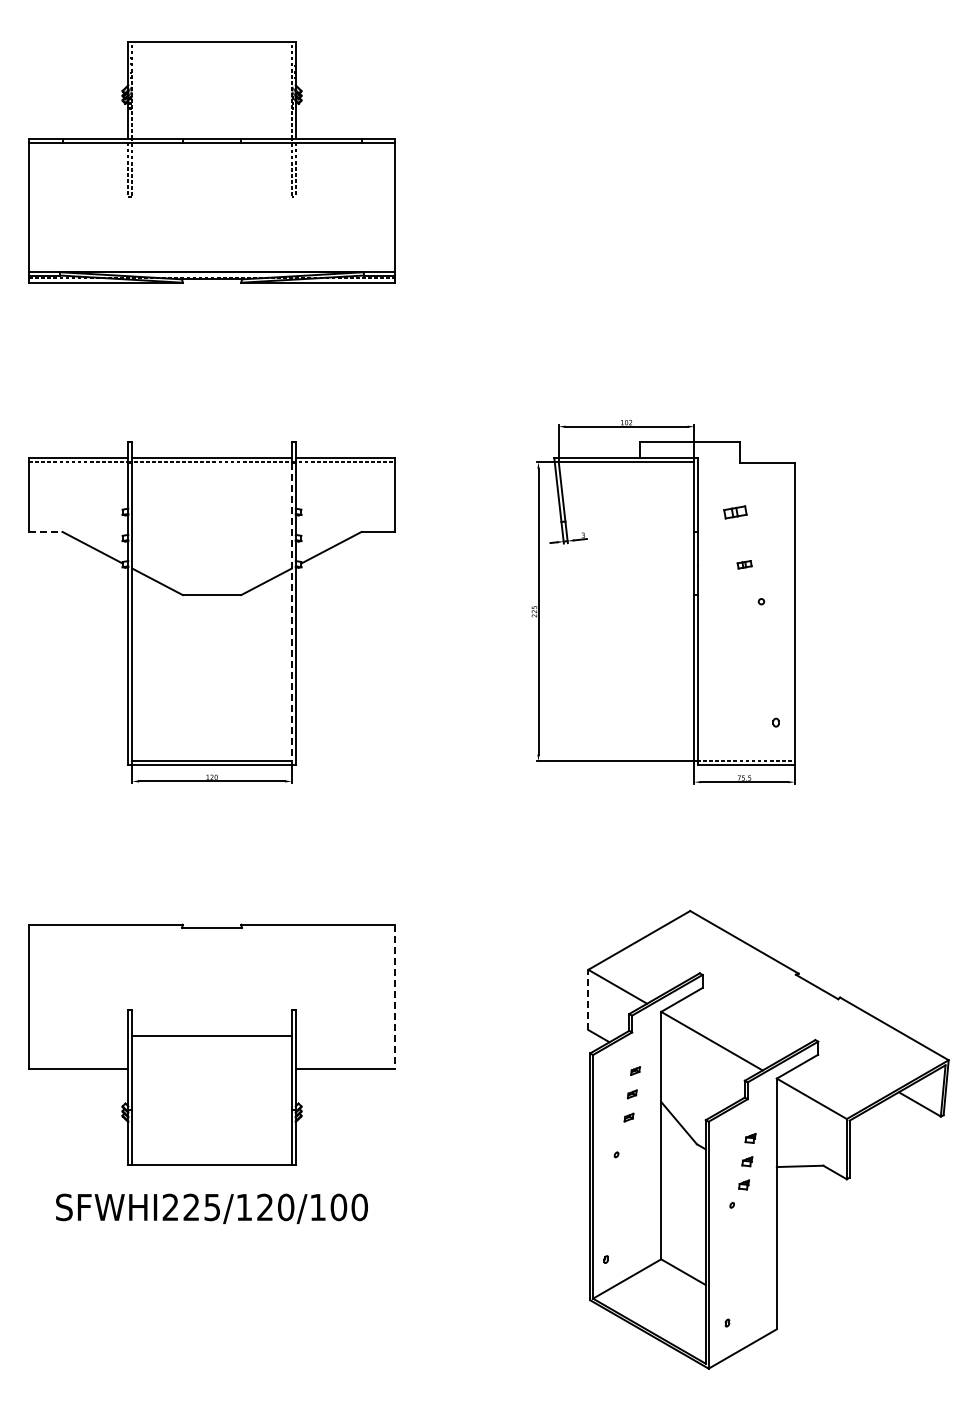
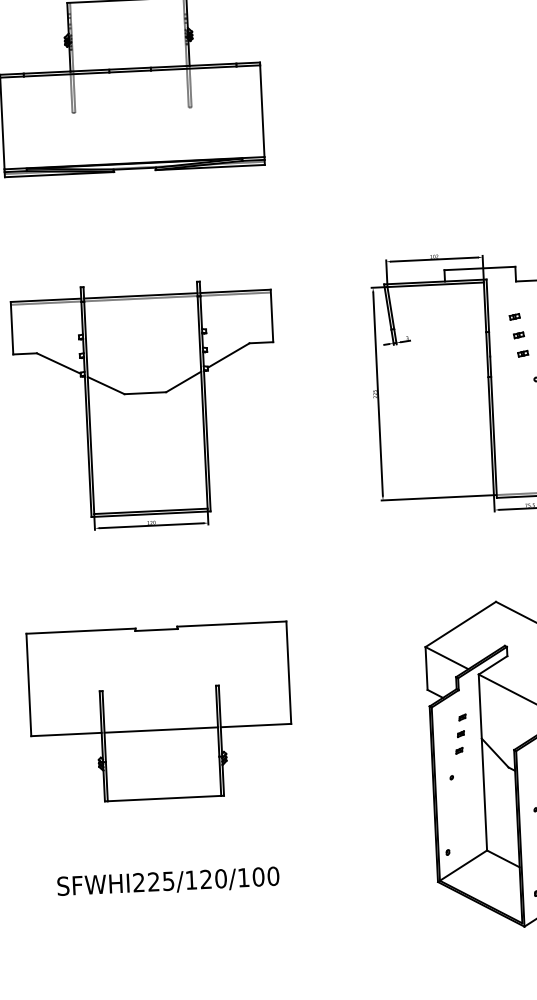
part: (735, 512) -> (514, 316), size x0.62
line: (45, 531) -> (24, 353), dashed -> solid
part: (740, 538) -> (519, 335), added
line: (291, 612) -> (202, 402), dashed -> solid
line: (394, 997) -> (288, 673), dashed -> solid
line: (588, 999) -> (426, 668), dashed -> solid
line: (211, 1035) -> (160, 729), moved
text: (211, 1208) -> (168, 882), moved

